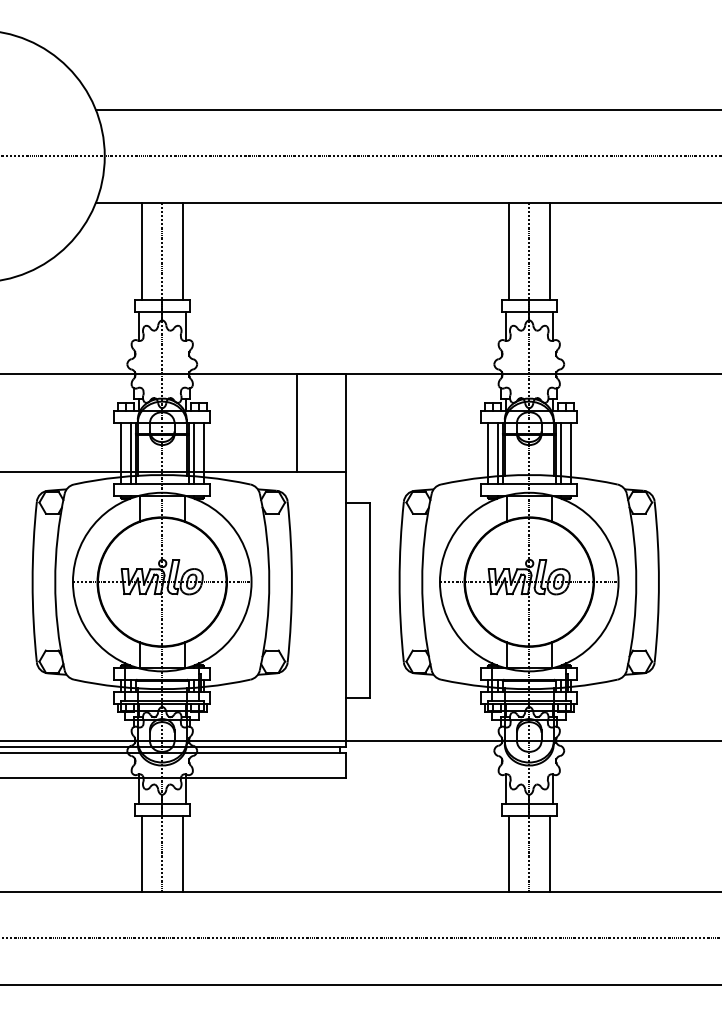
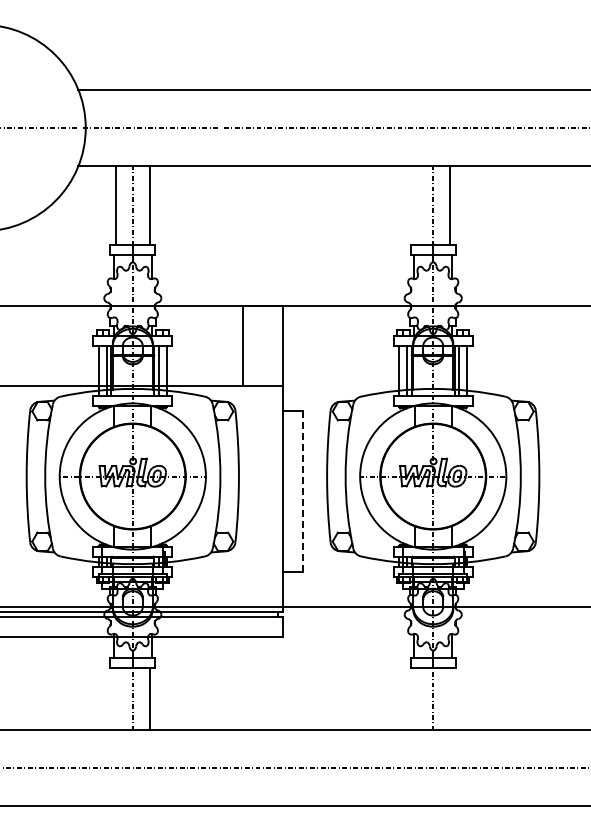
line: (508, 250) -> (416, 205), removed
line: (370, 600) -> (303, 491), solid -> dashed
line: (141, 853) -> (115, 698), removed
line: (508, 853) -> (416, 698), removed
line: (550, 853) -> (450, 698), removed

